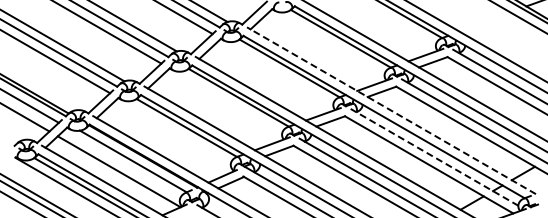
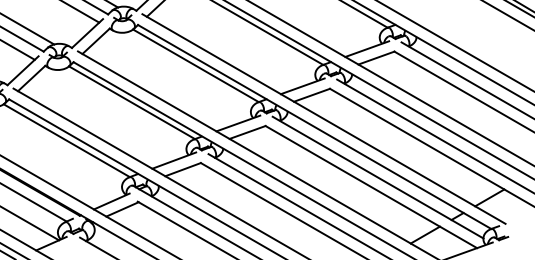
line: (391, 110) -> (323, 118), dashed -> solid
line: (434, 157) -> (378, 177), dashed -> solid

